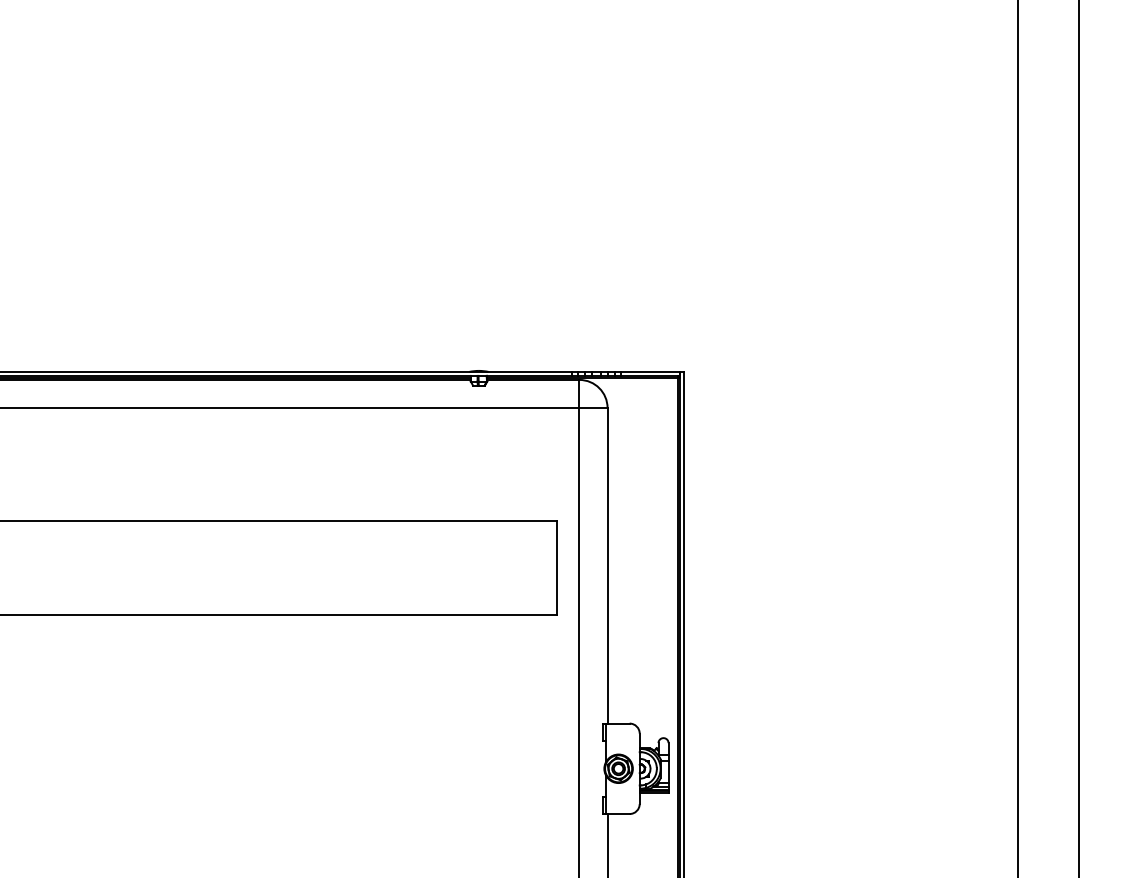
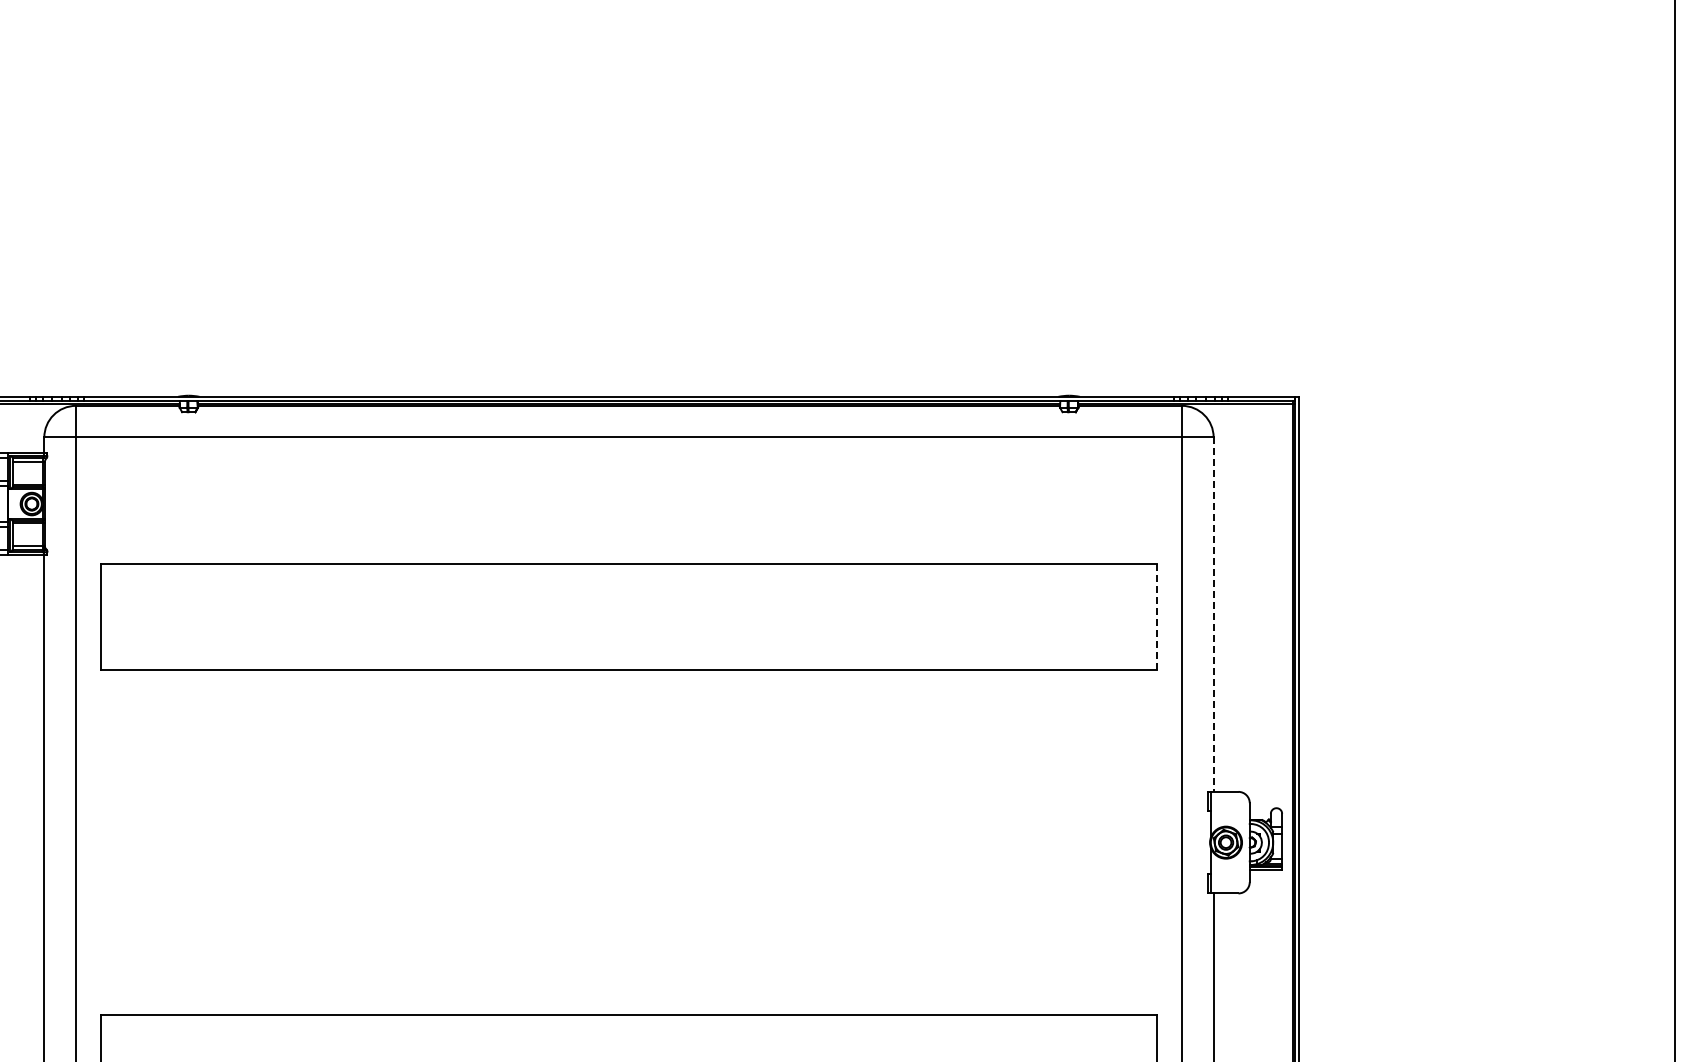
line: (607, 566) -> (1213, 615), solid -> dashed
line: (557, 567) -> (1157, 616), solid -> dashed

